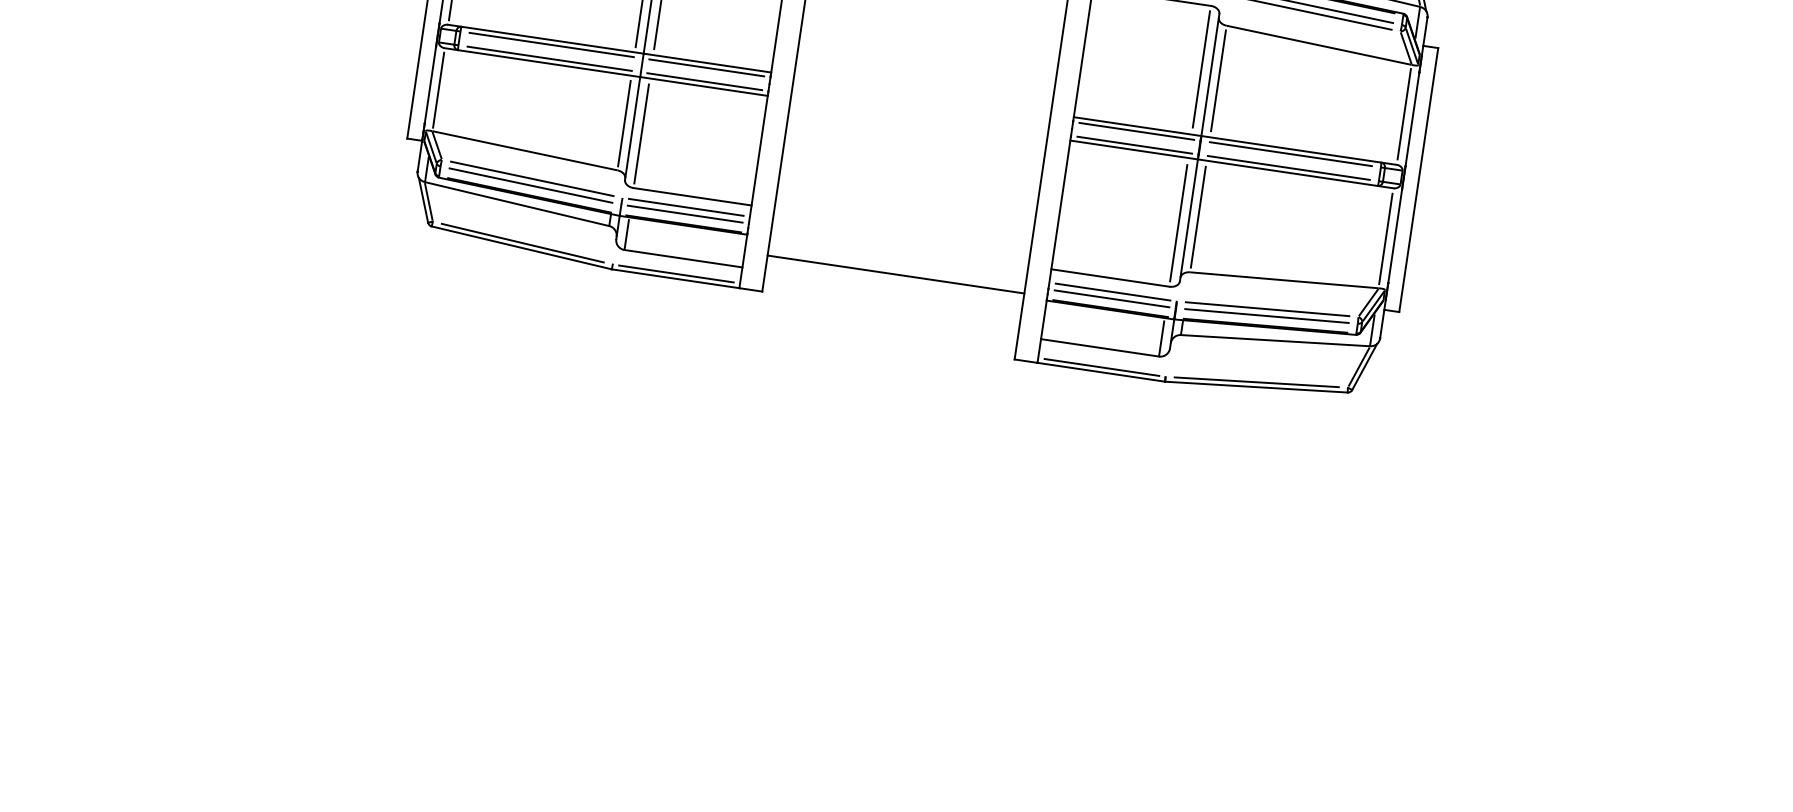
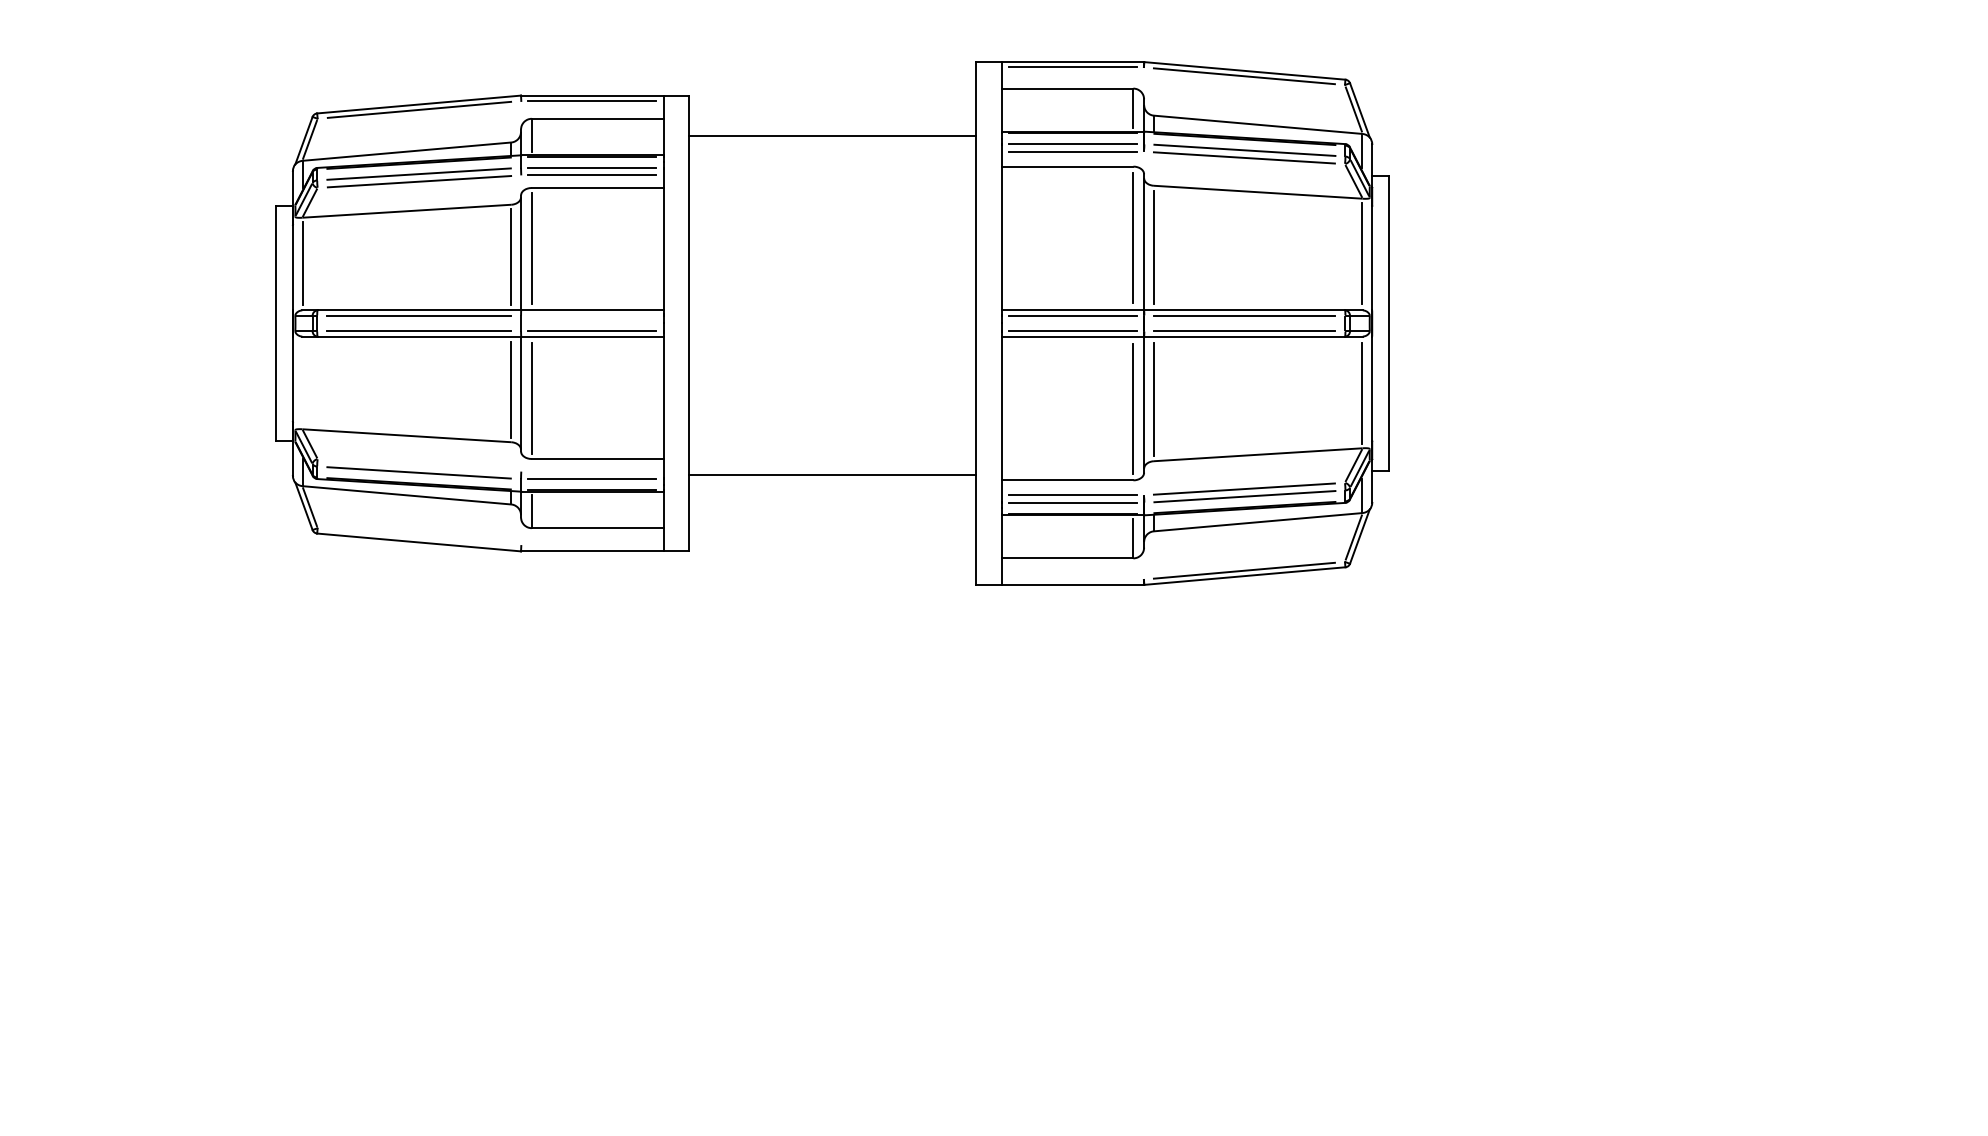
line: (706, 67) -> (592, 315), removed
line: (438, 90) -> (302, 383), removed
line: (532, 178) -> (419, 464), removed
line: (686, 207) -> (592, 471), removed
line: (522, 243) -> (419, 537), removed
line: (676, 274) -> (592, 546), removed
line: (895, 274) -> (832, 475), moved
line: (1101, 367) -> (1072, 579), removed

